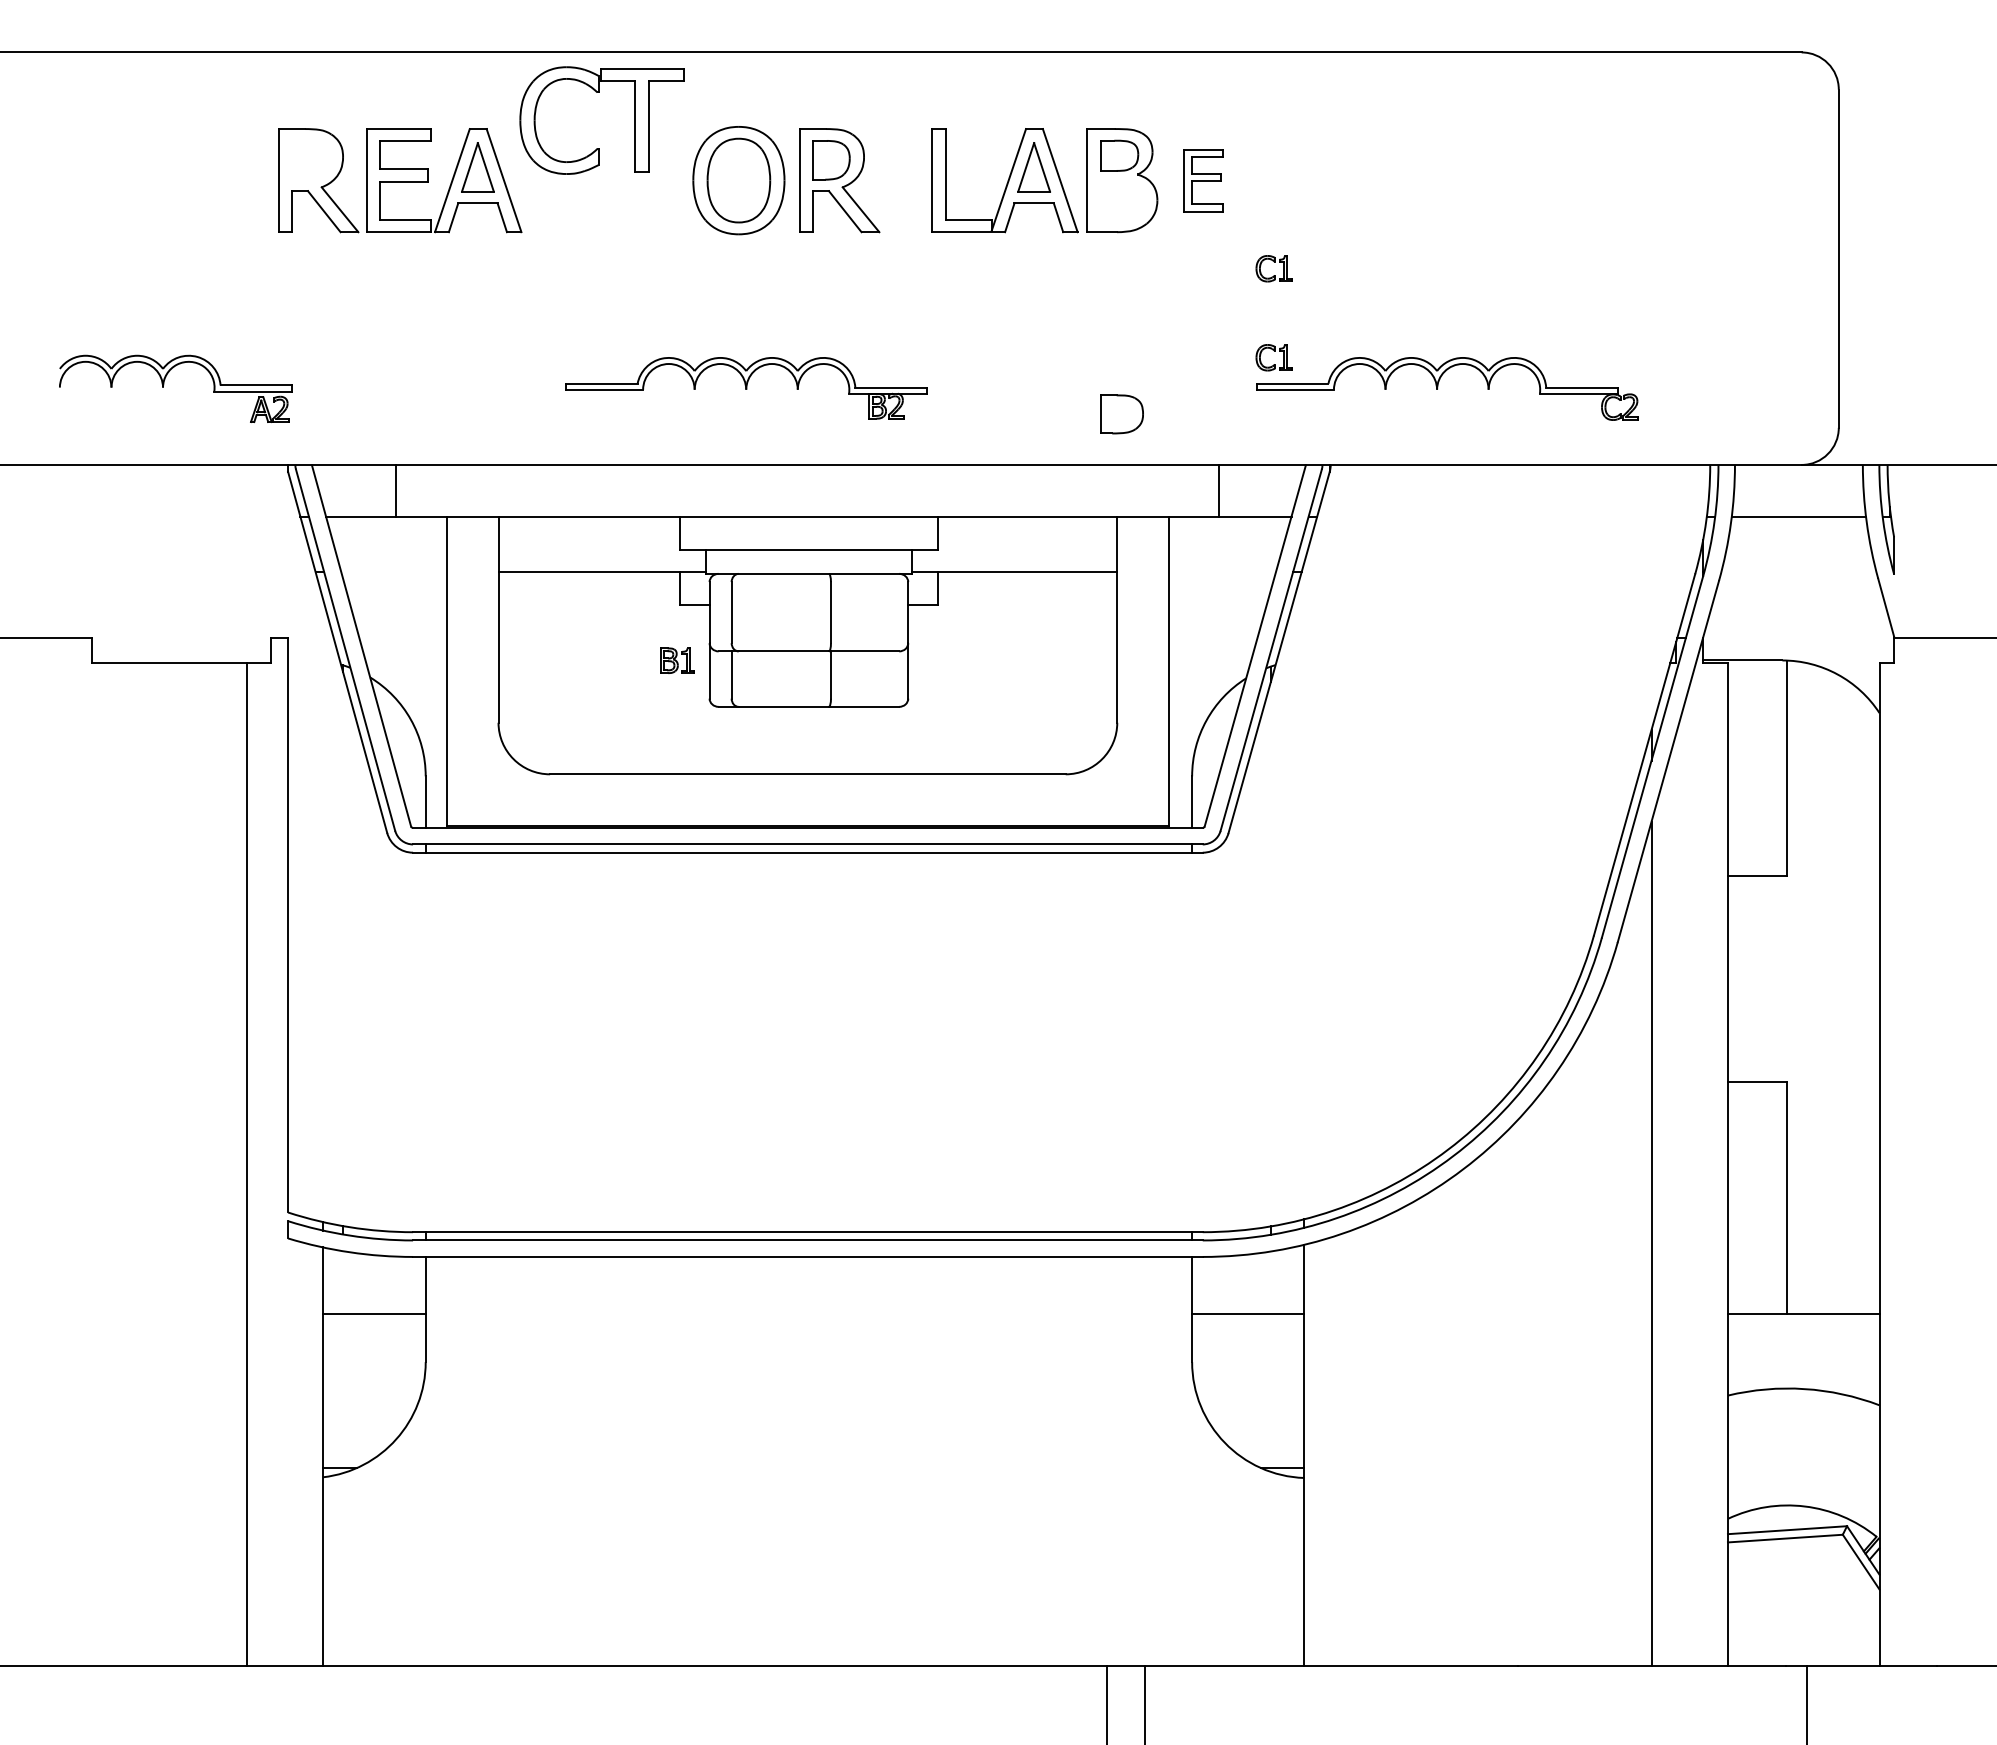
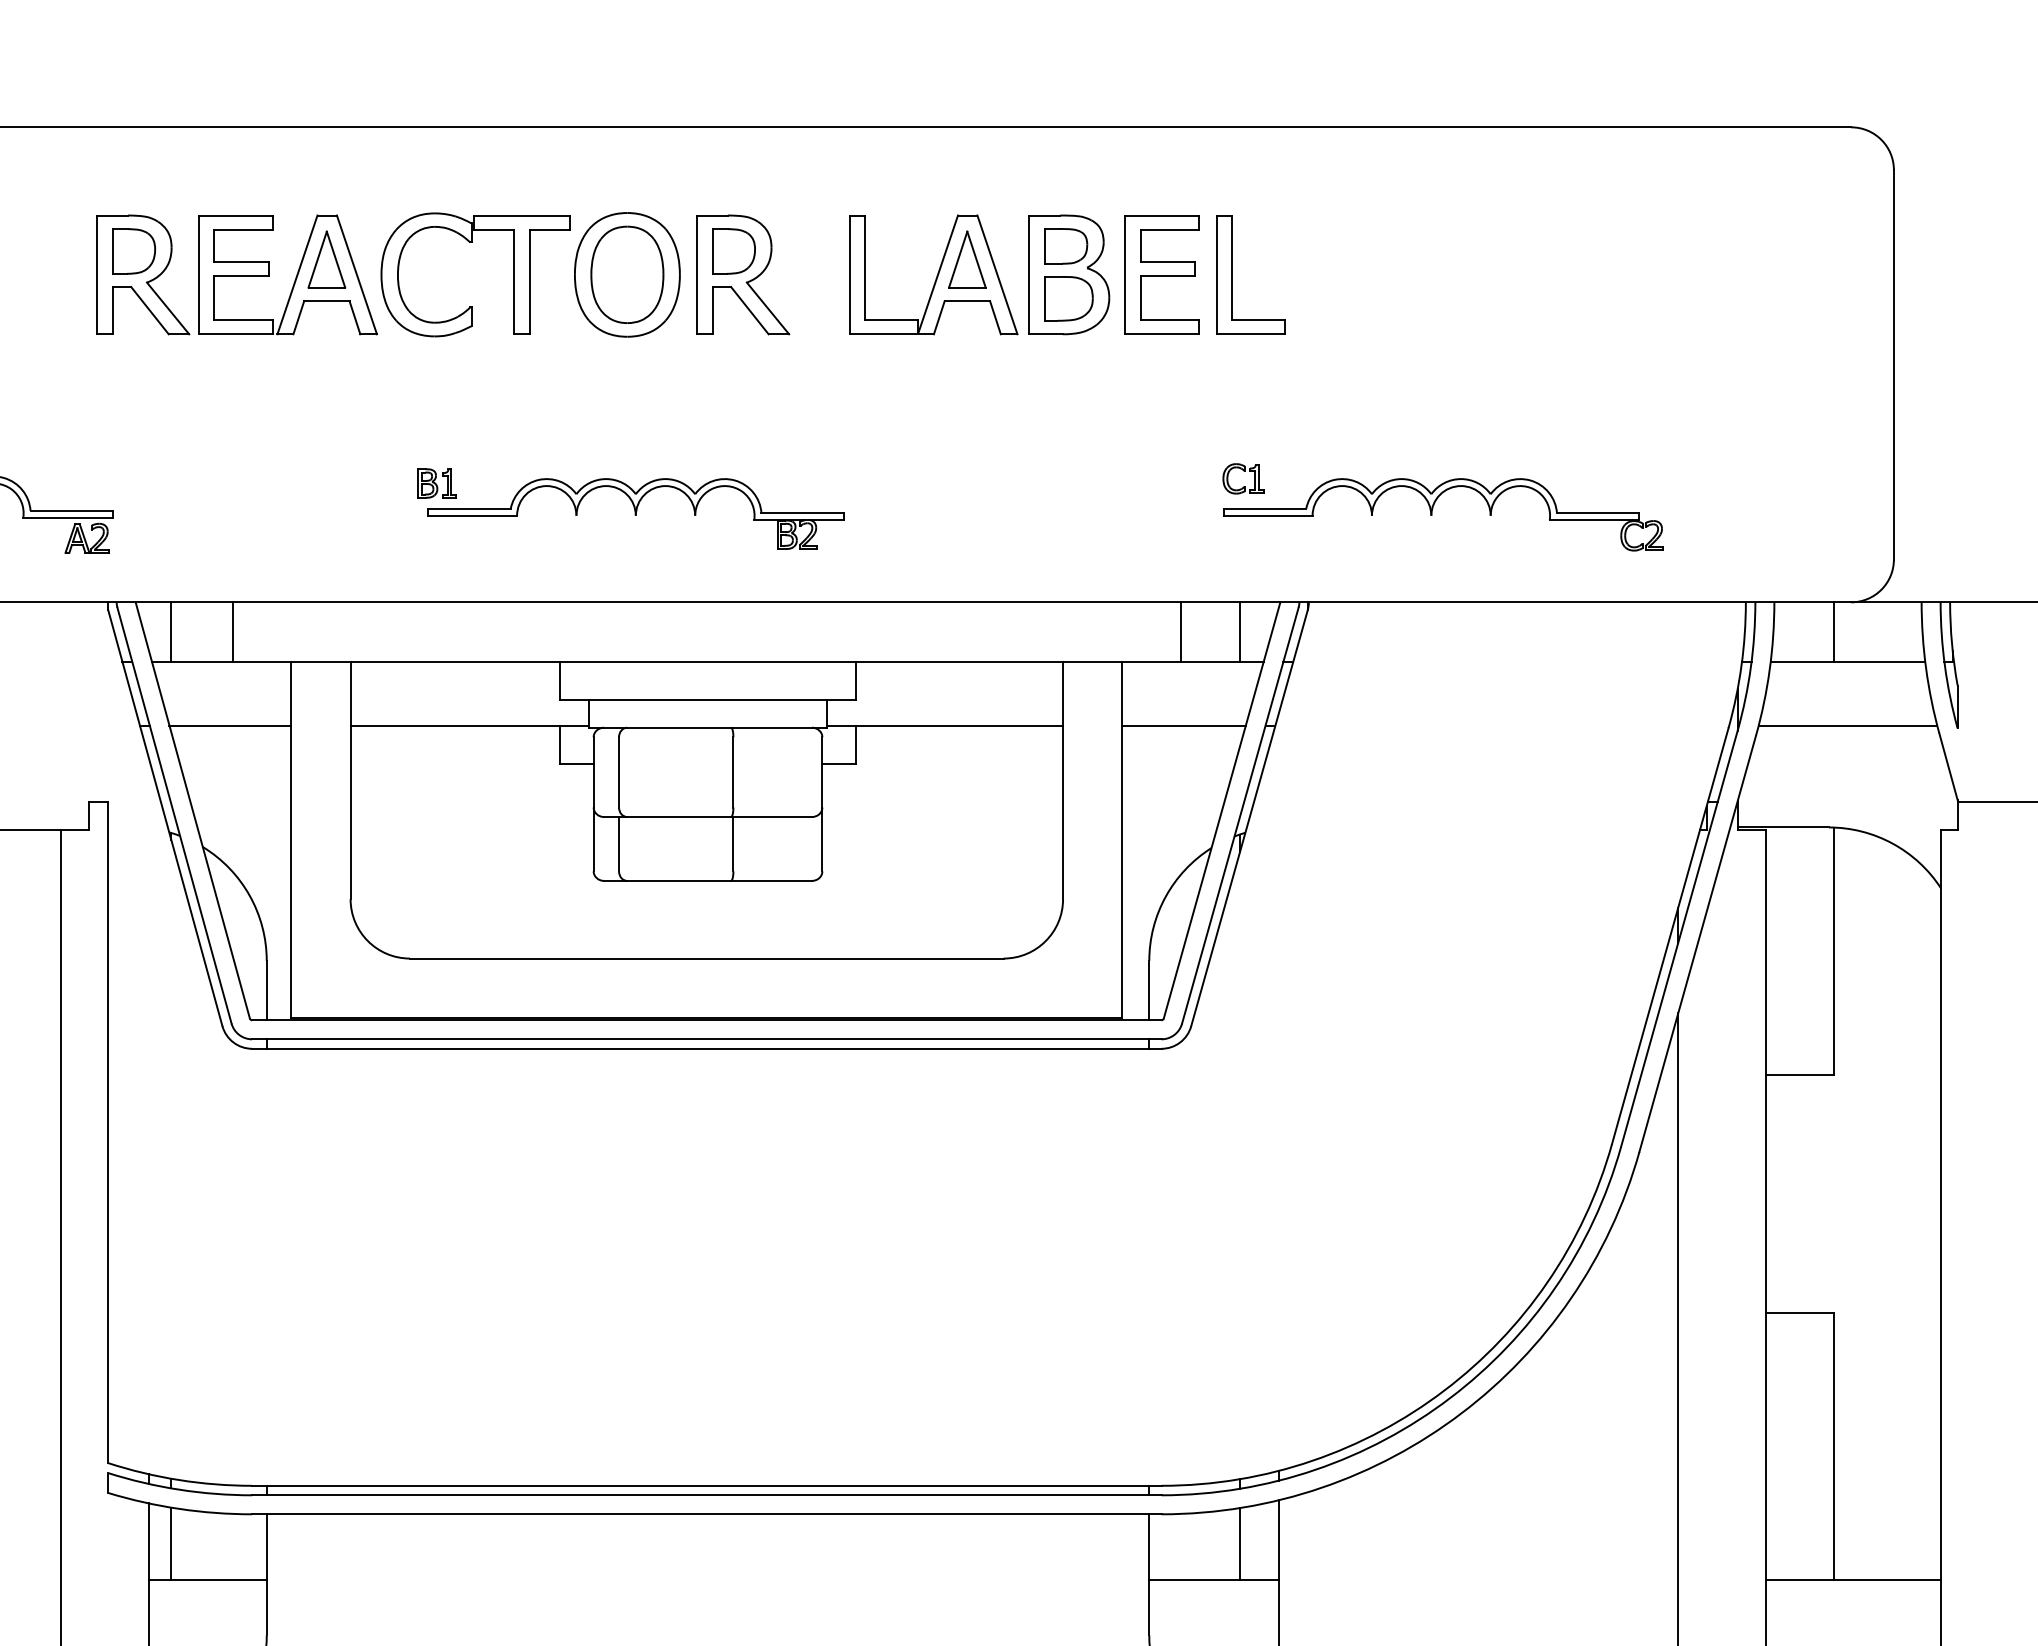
part: (599, 92) -> (472, 242), moved
part: (310, 160) -> (134, 251), added
part: (1203, 180) -> (1162, 274), size x1.67
part: (1264, 180) -> (1232, 274), added
part: (1274, 262) -> (1244, 369), removed
part: (1121, 414) -> (1067, 298), moved
line: (342, 490) -> (170, 631), added
line: (1270, 490) -> (1239, 631), added
line: (1786, 490) -> (1833, 631), added
line: (393, 572) -> (229, 726), added
line: (1222, 572) -> (1184, 726), added
line: (1798, 572) -> (1847, 726), added
part: (677, 660) -> (436, 483), moved
line: (342, 1282) -> (170, 1543), added
line: (1270, 1282) -> (1239, 1543), added

